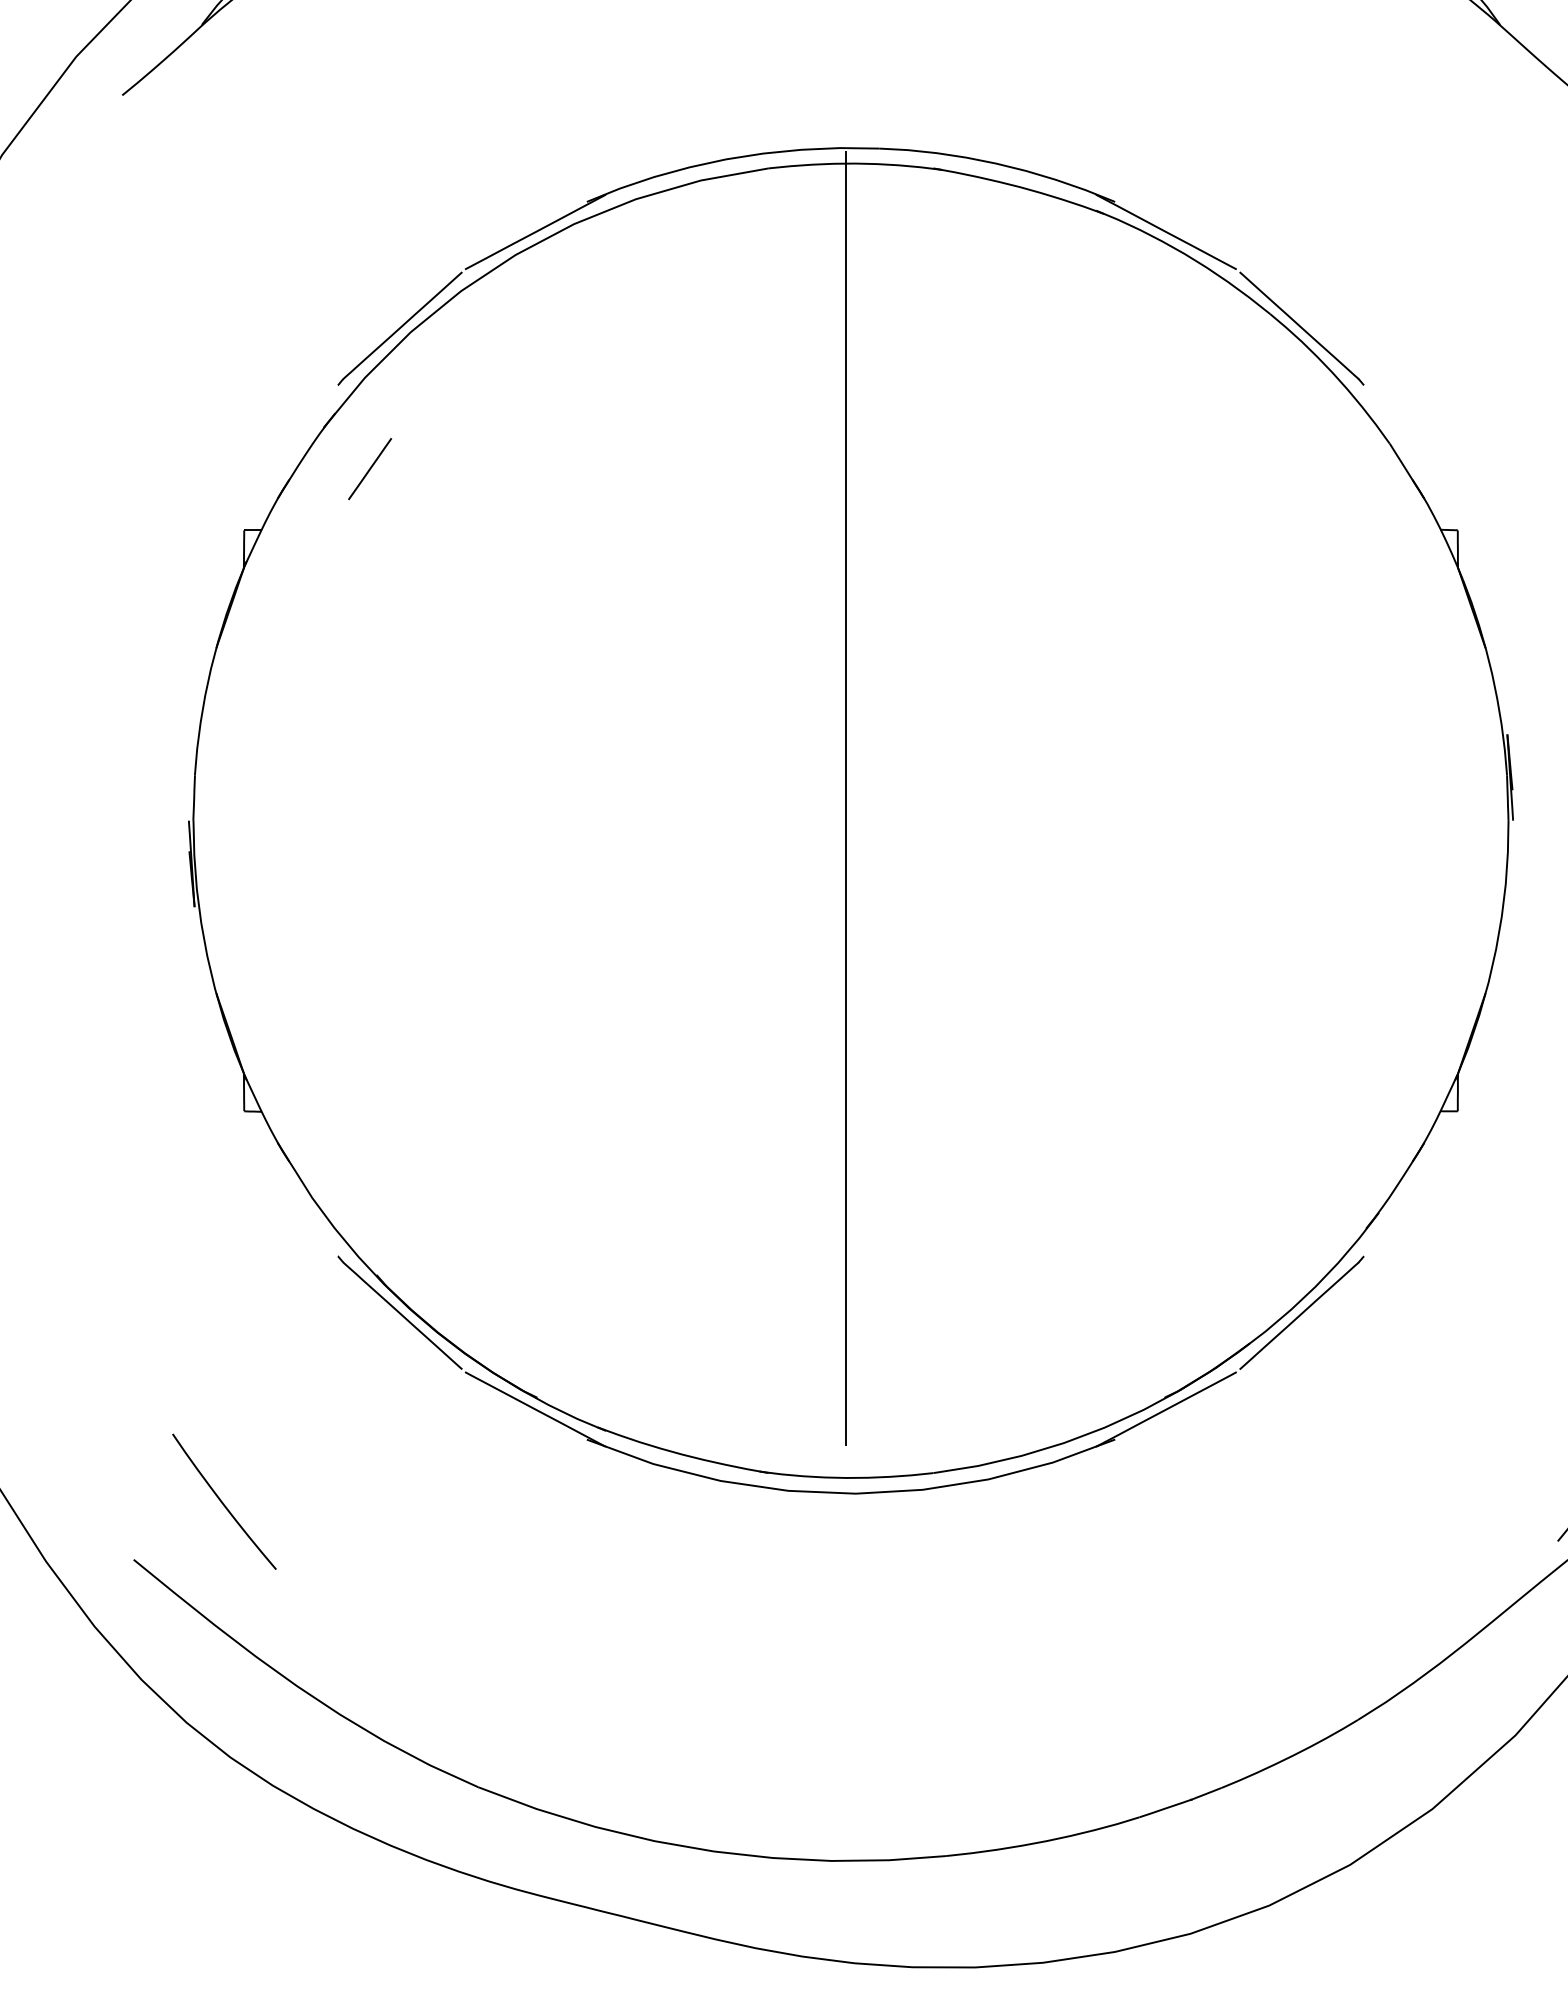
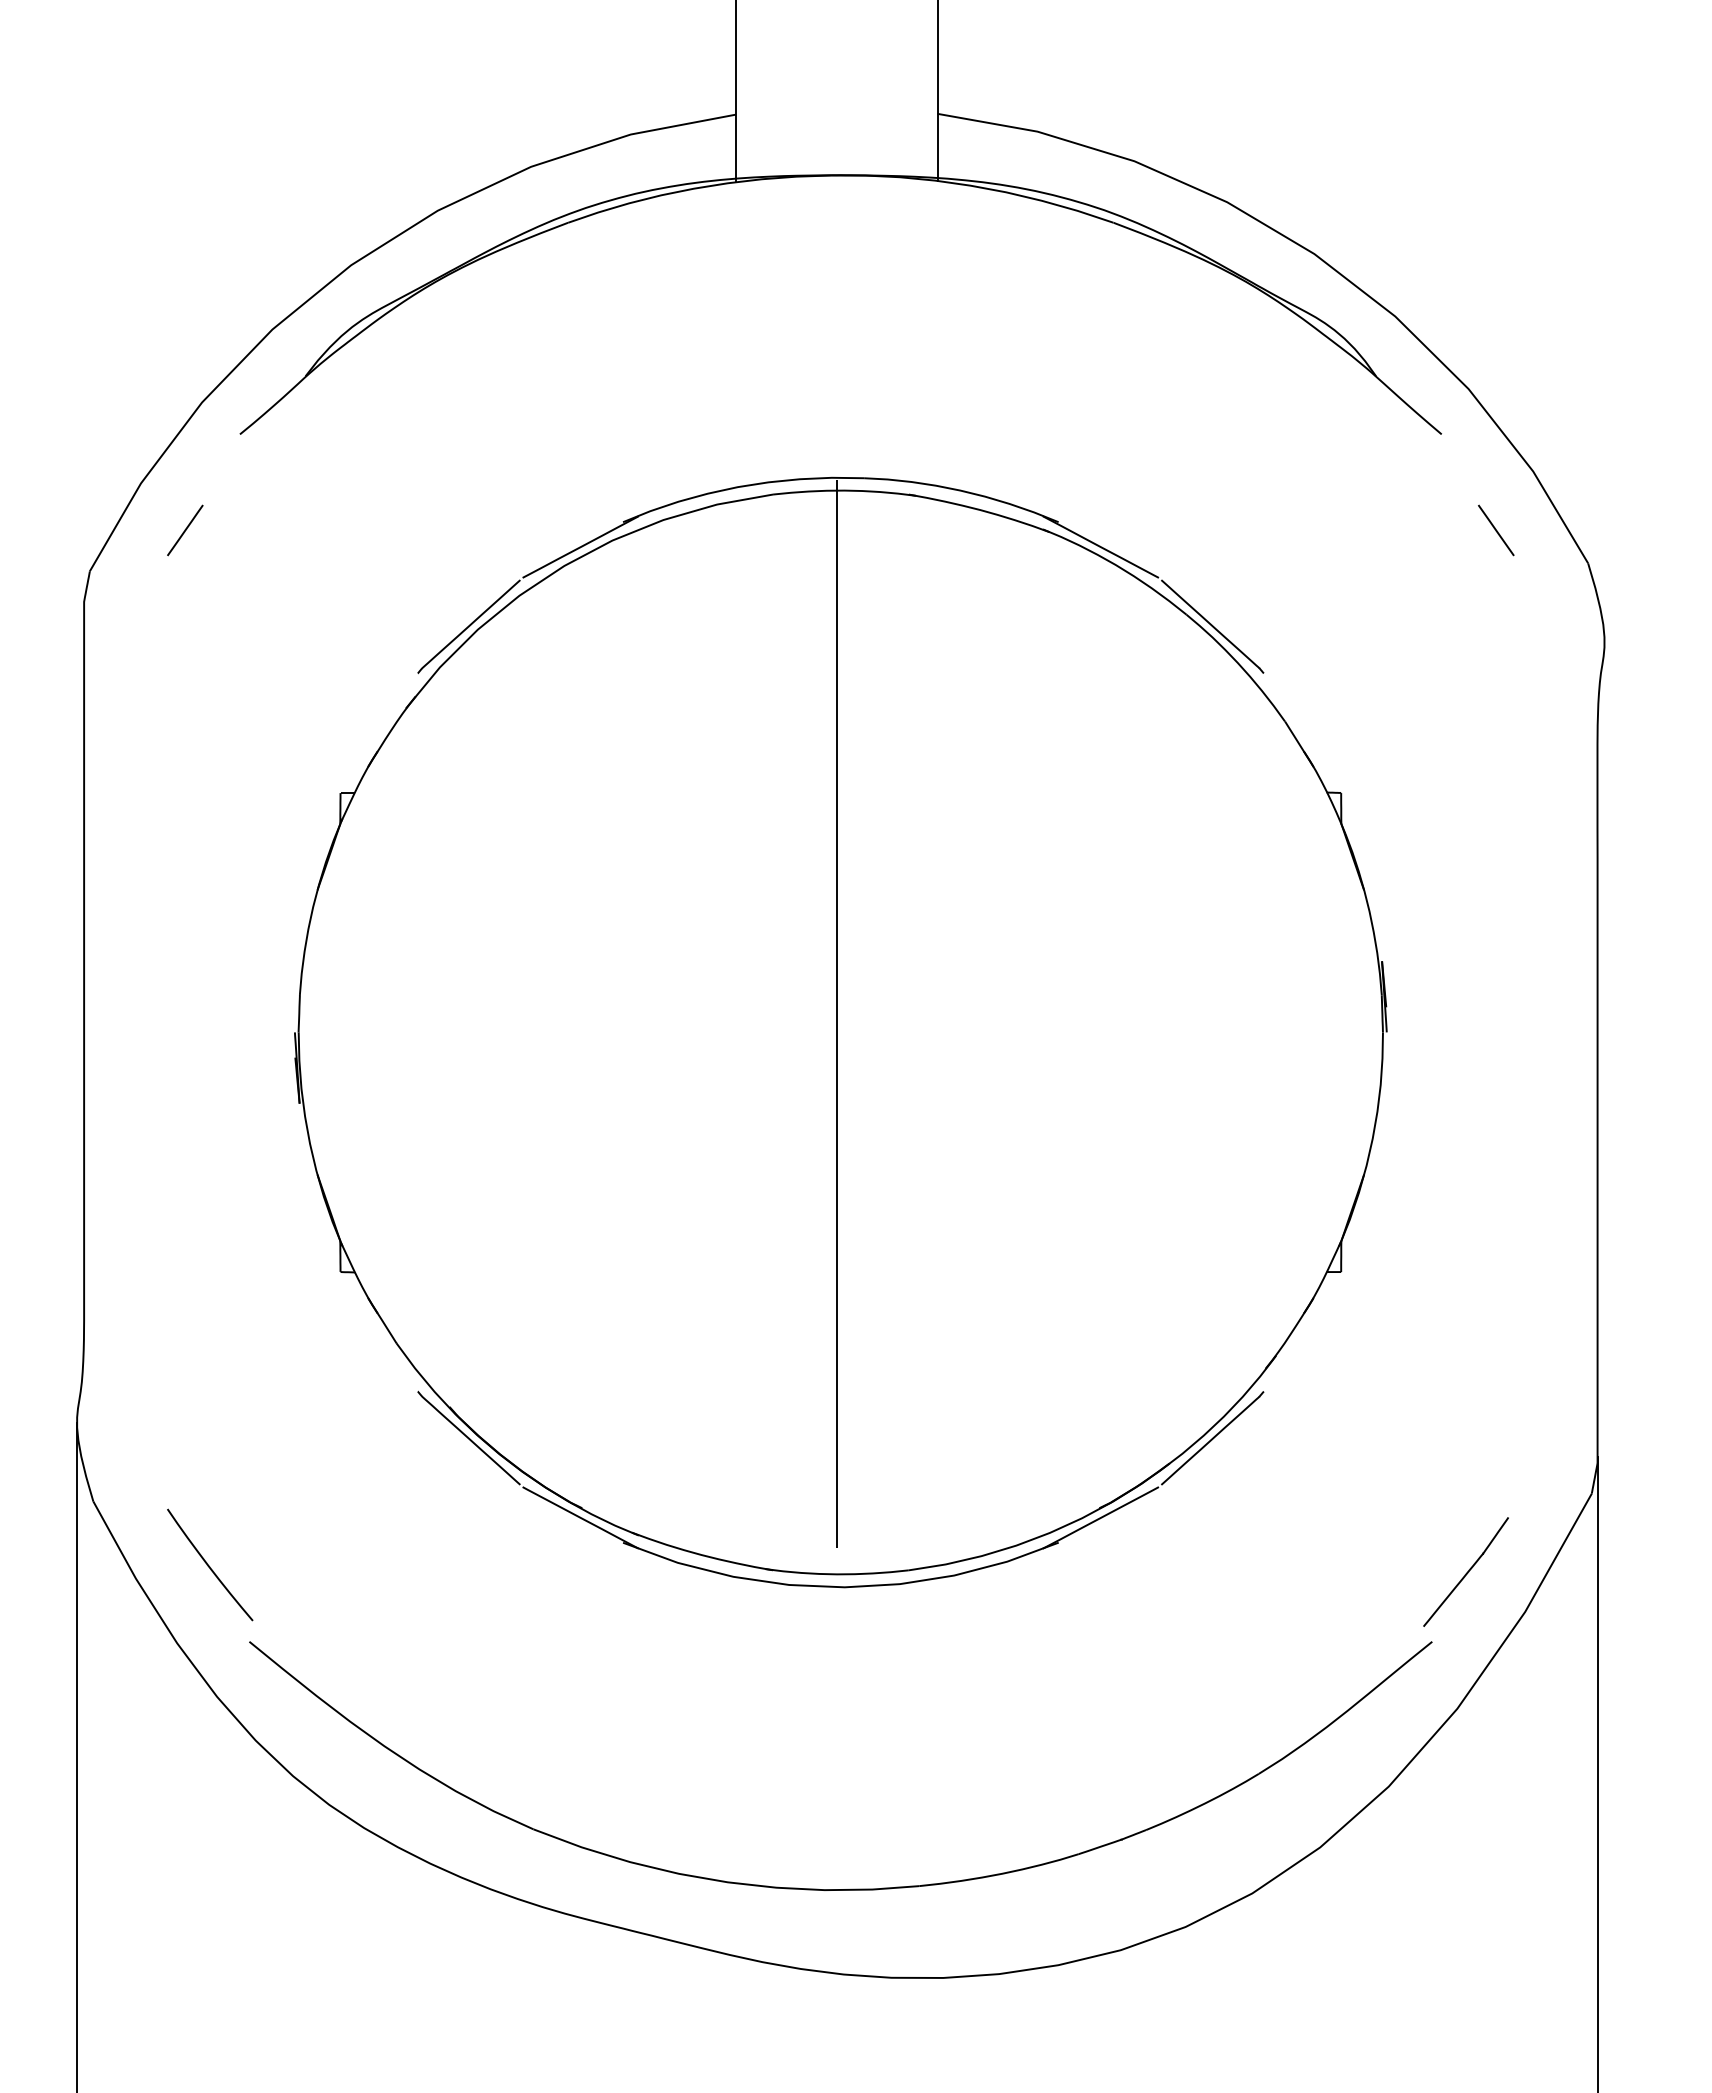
line: (370, 469) -> (185, 530), moved
curve: (223, 1502) -> (209, 1565), moved

